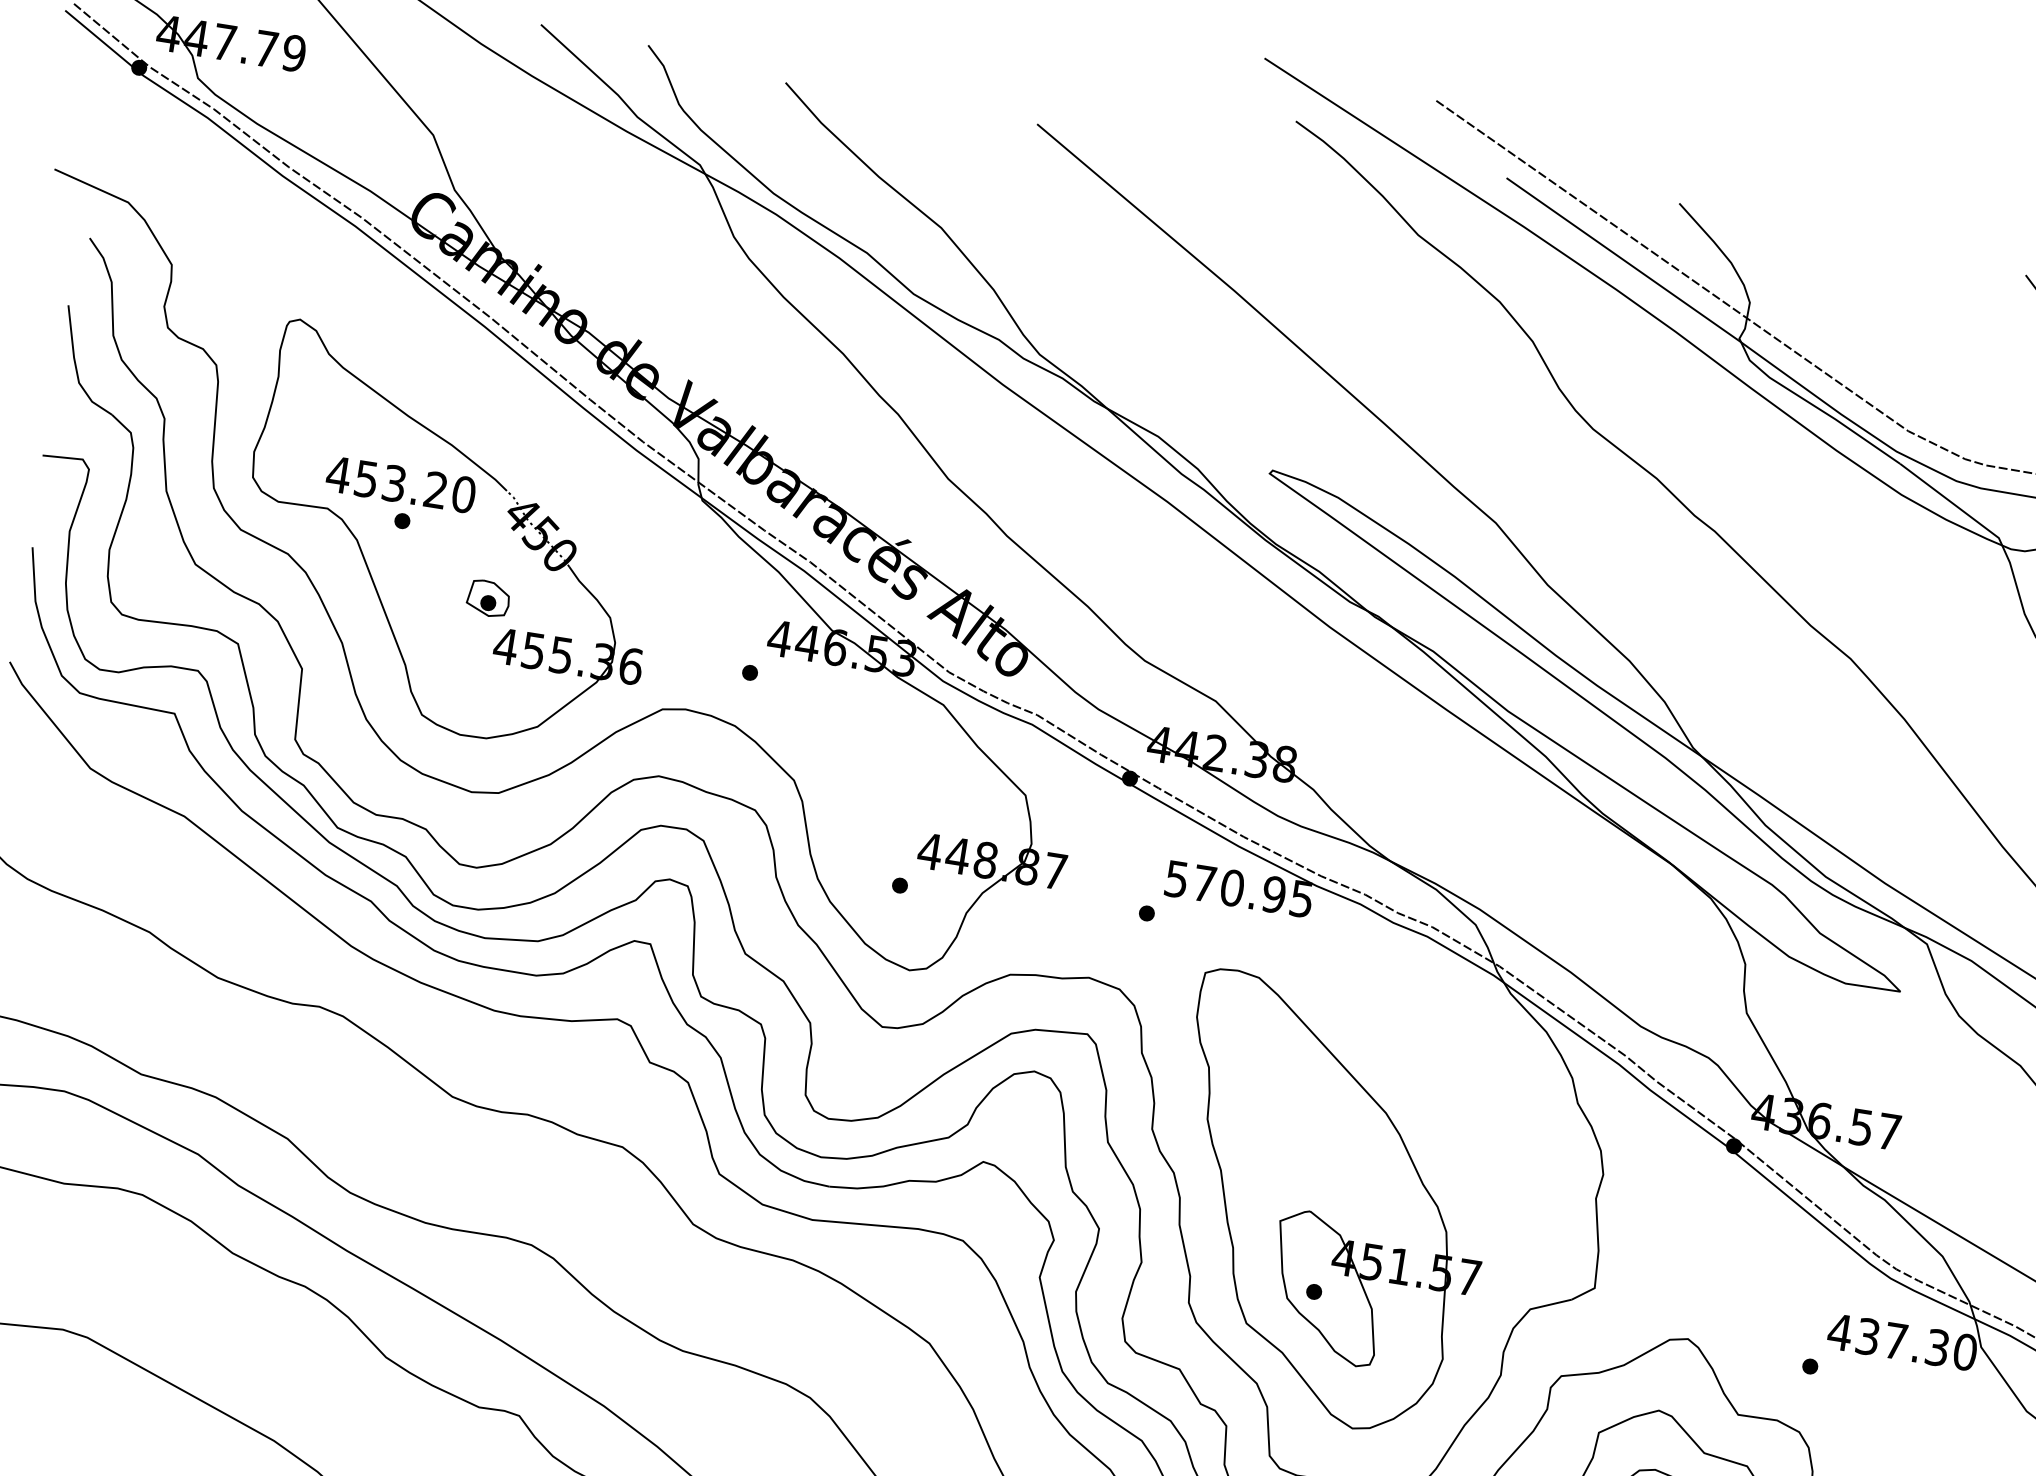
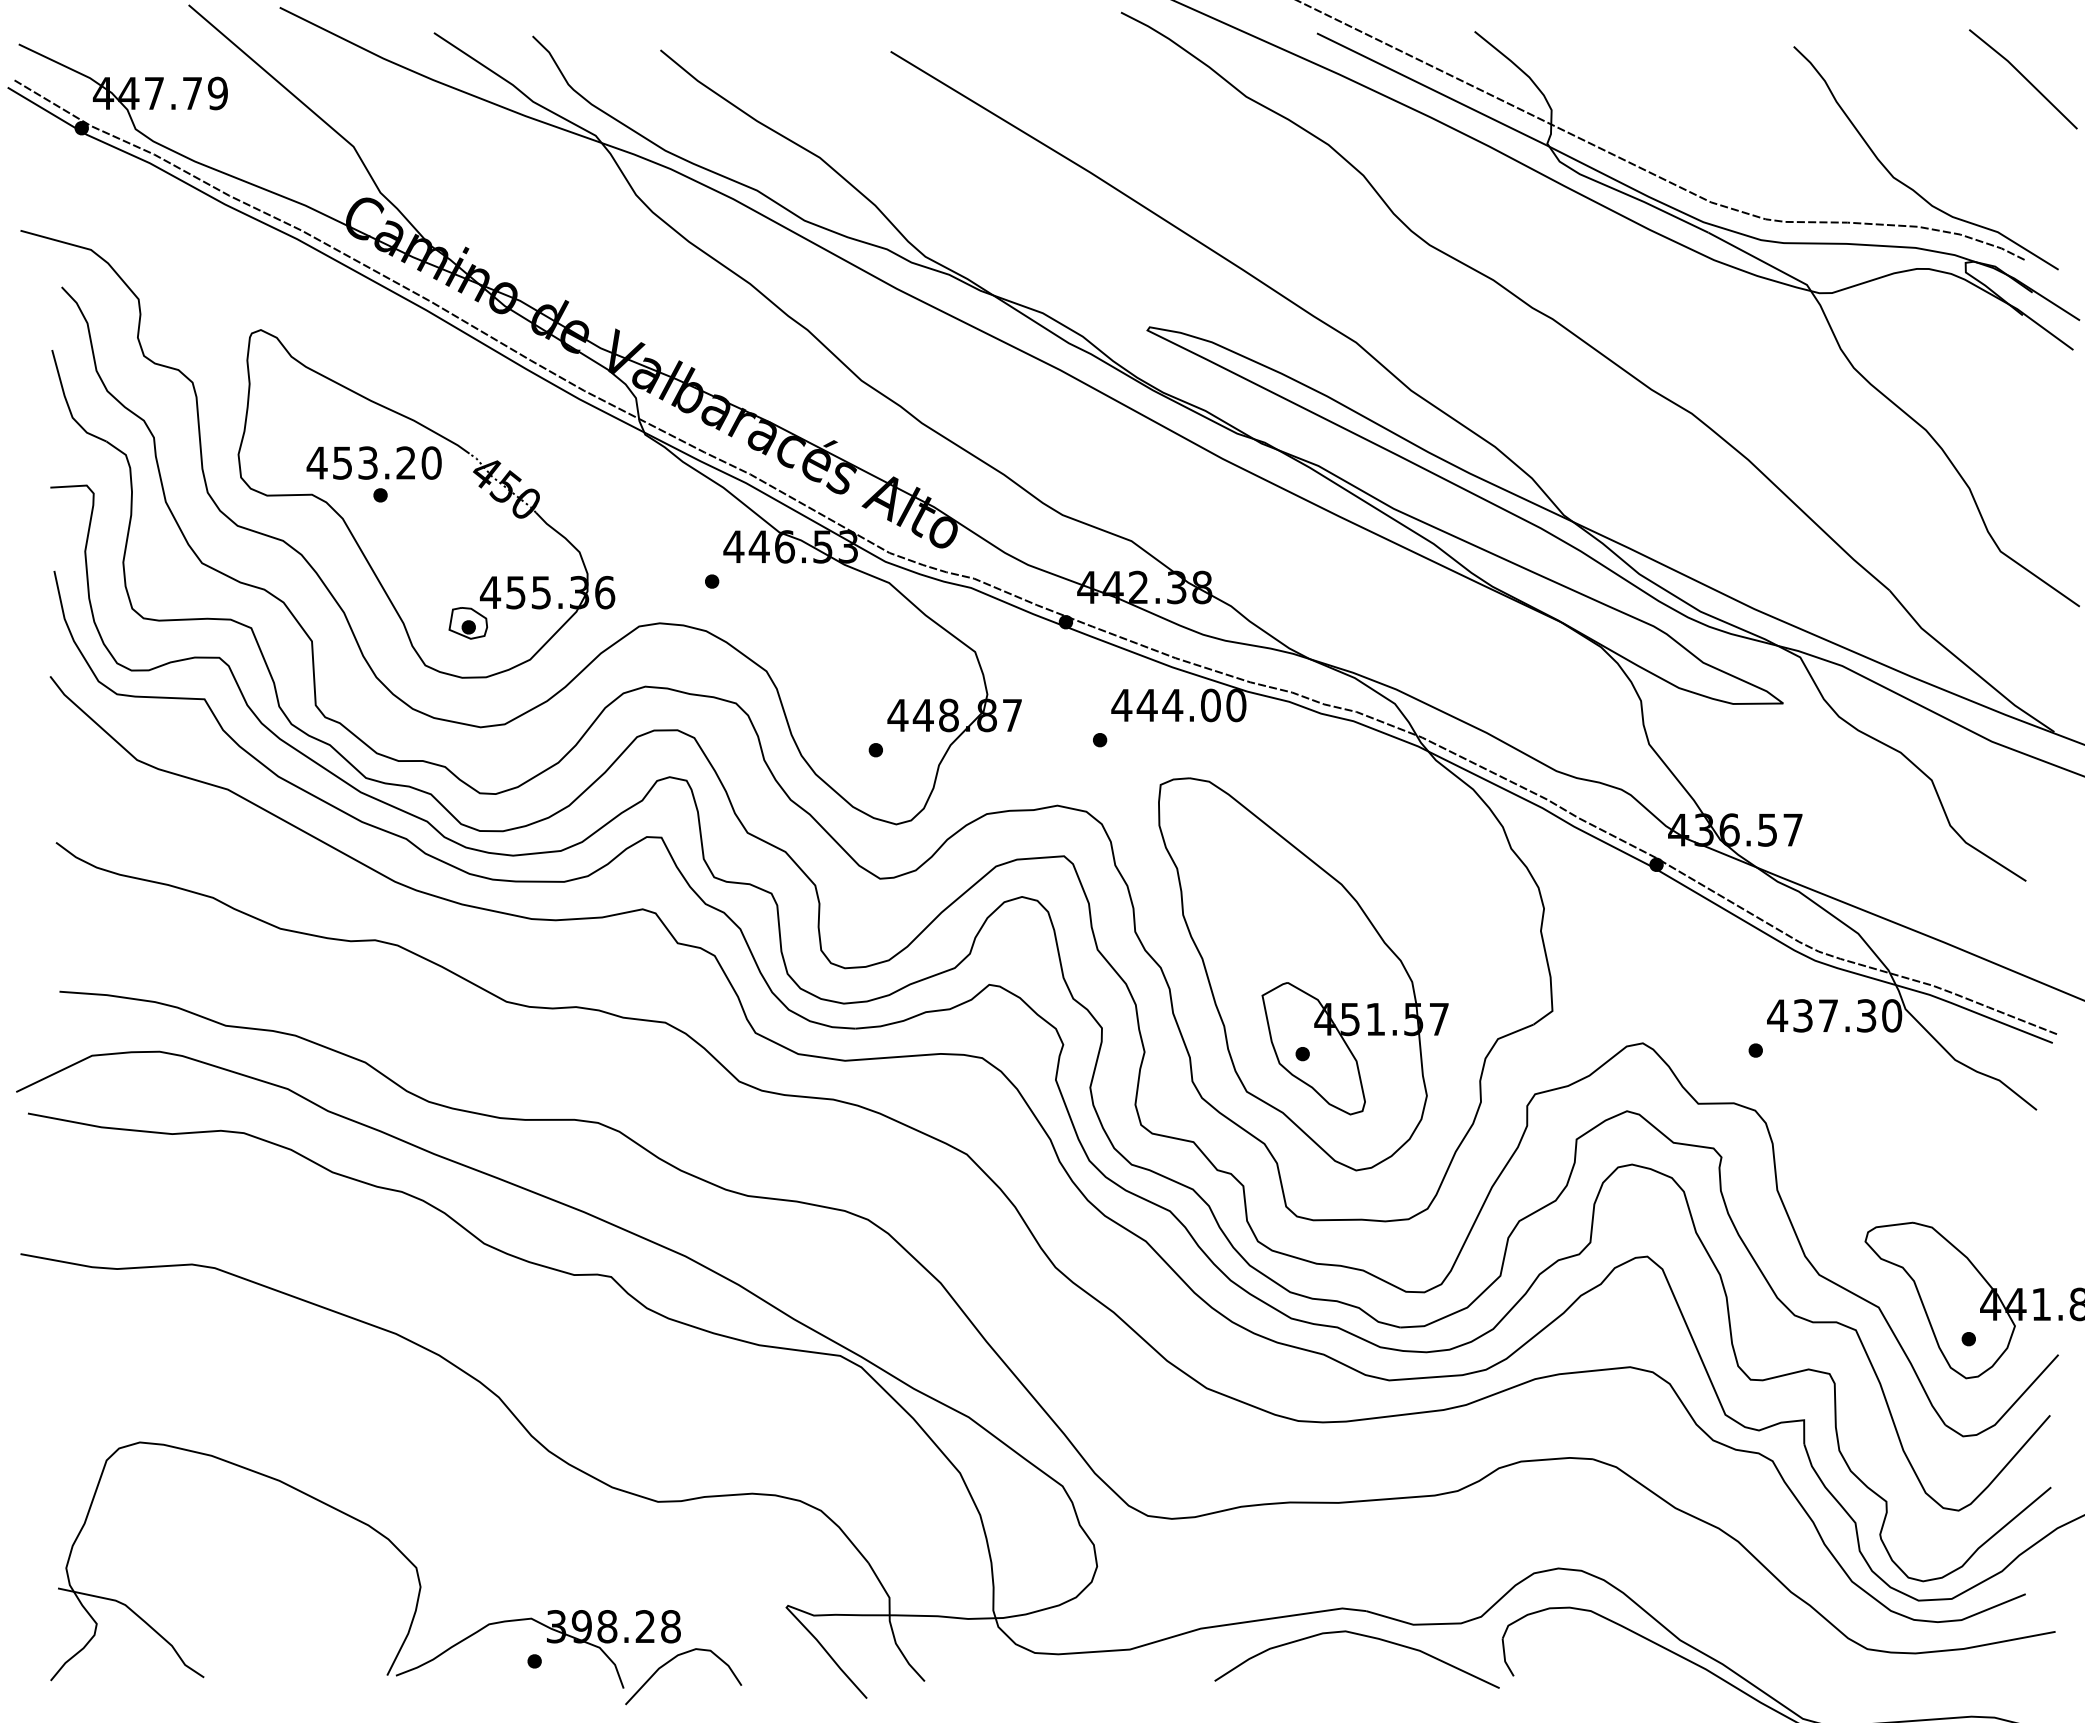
part: (487, 598) -> (467, 623), moved
text: (1238, 889) -> (1178, 705), 570.95 -> 444.00

